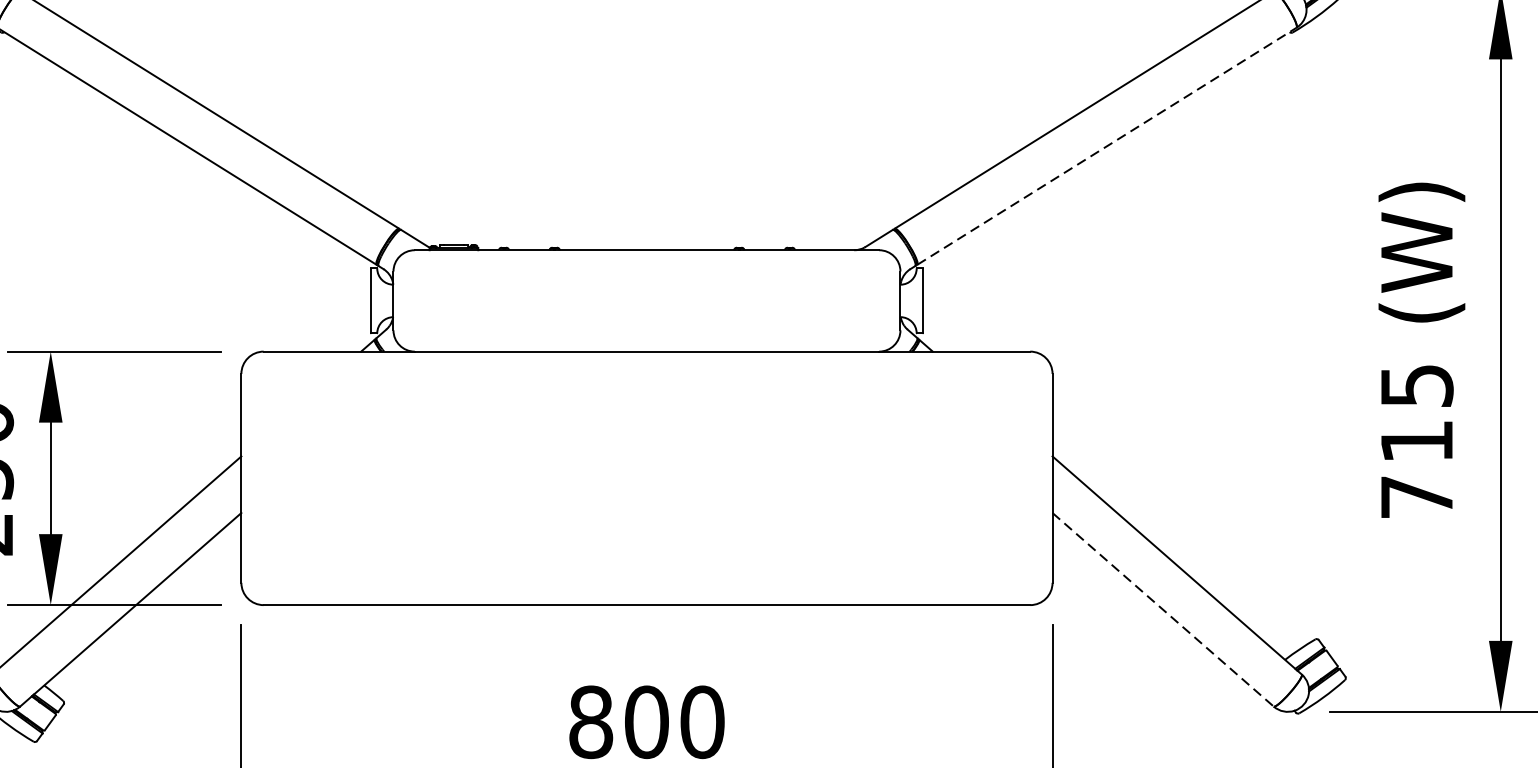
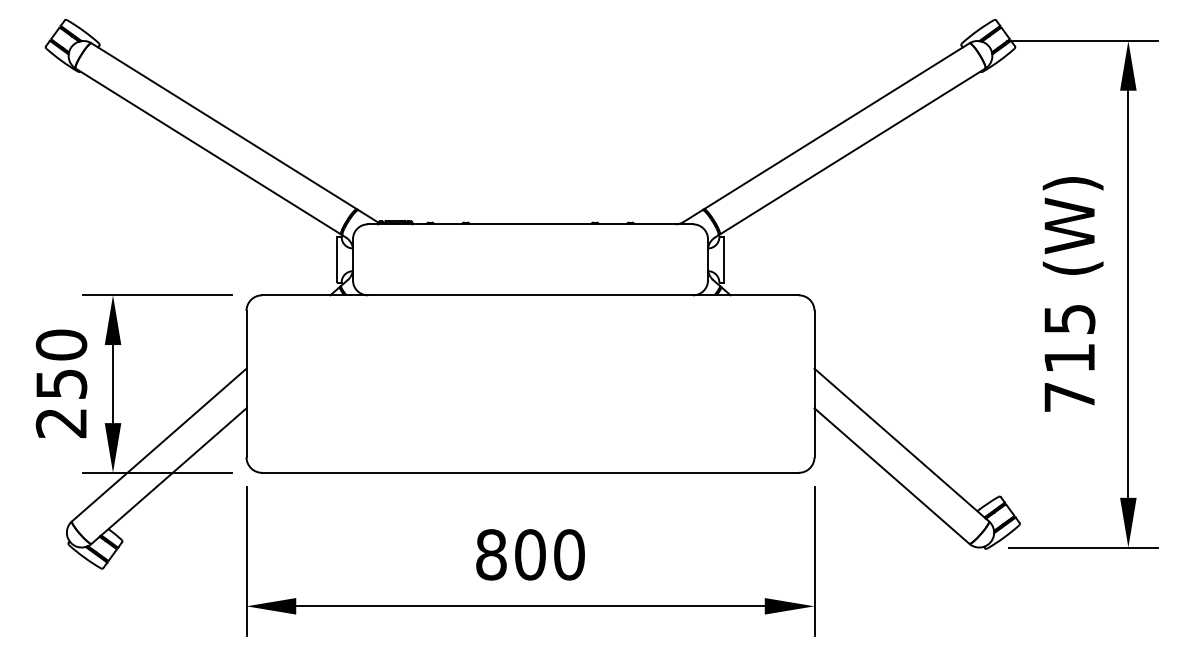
line: (1106, 146) -> (852, 151), dashed -> solid
line: (1162, 610) -> (891, 476), dashed -> solid

